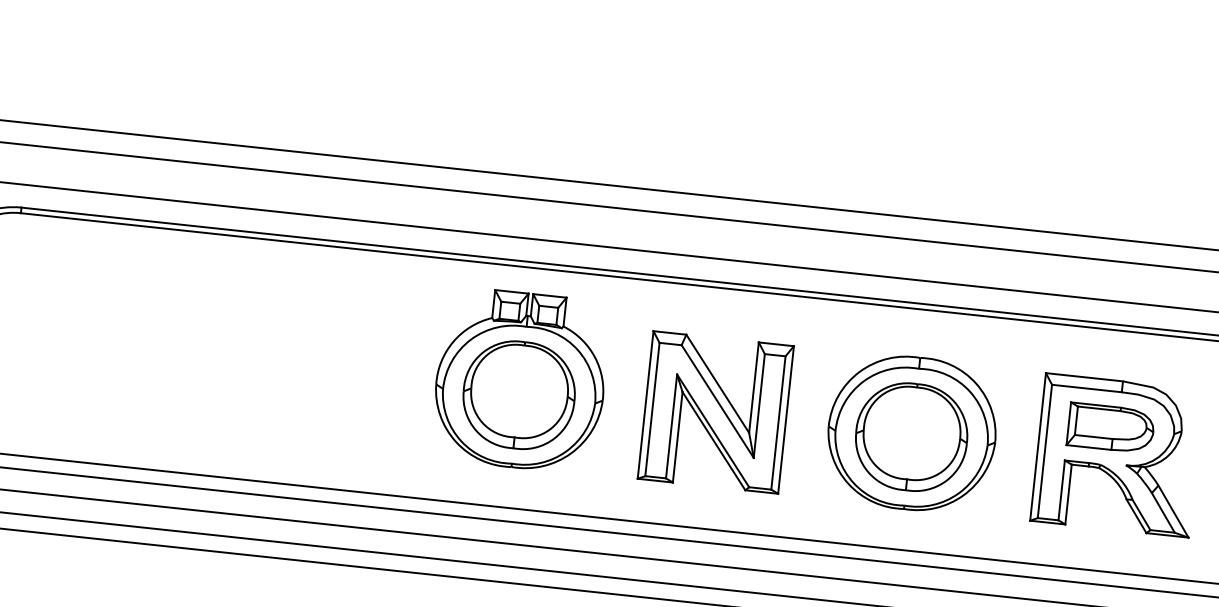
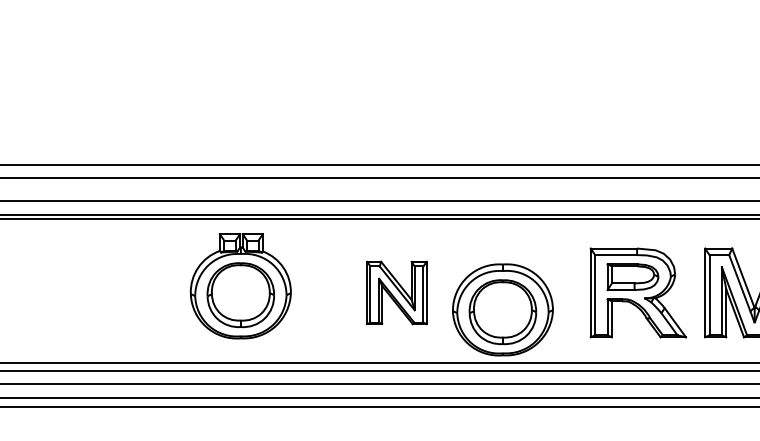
part: (520, 380) -> (240, 286), moved
part: (715, 411) -> (396, 292), size x0.7
part: (911, 432) -> (502, 309), moved

